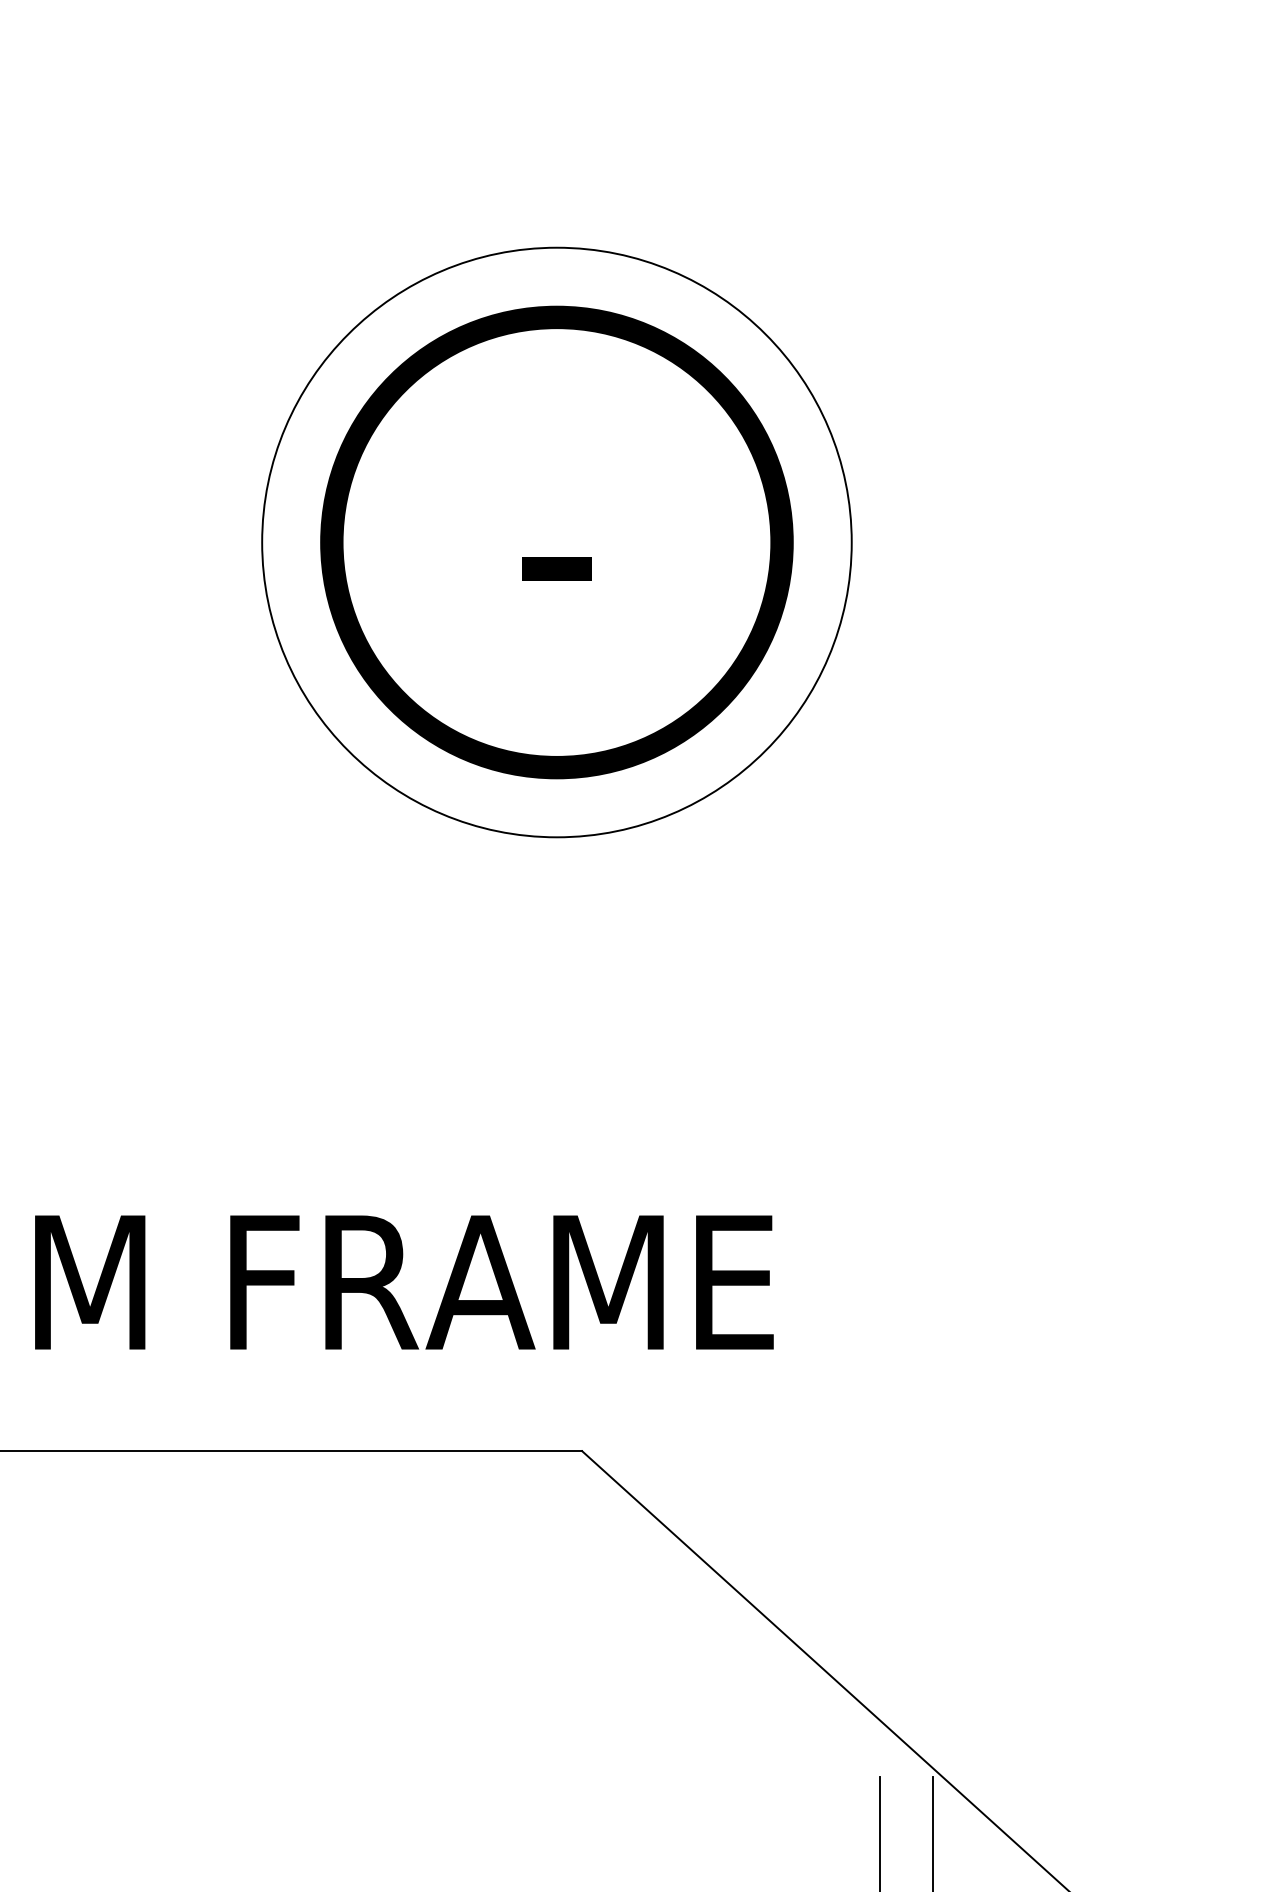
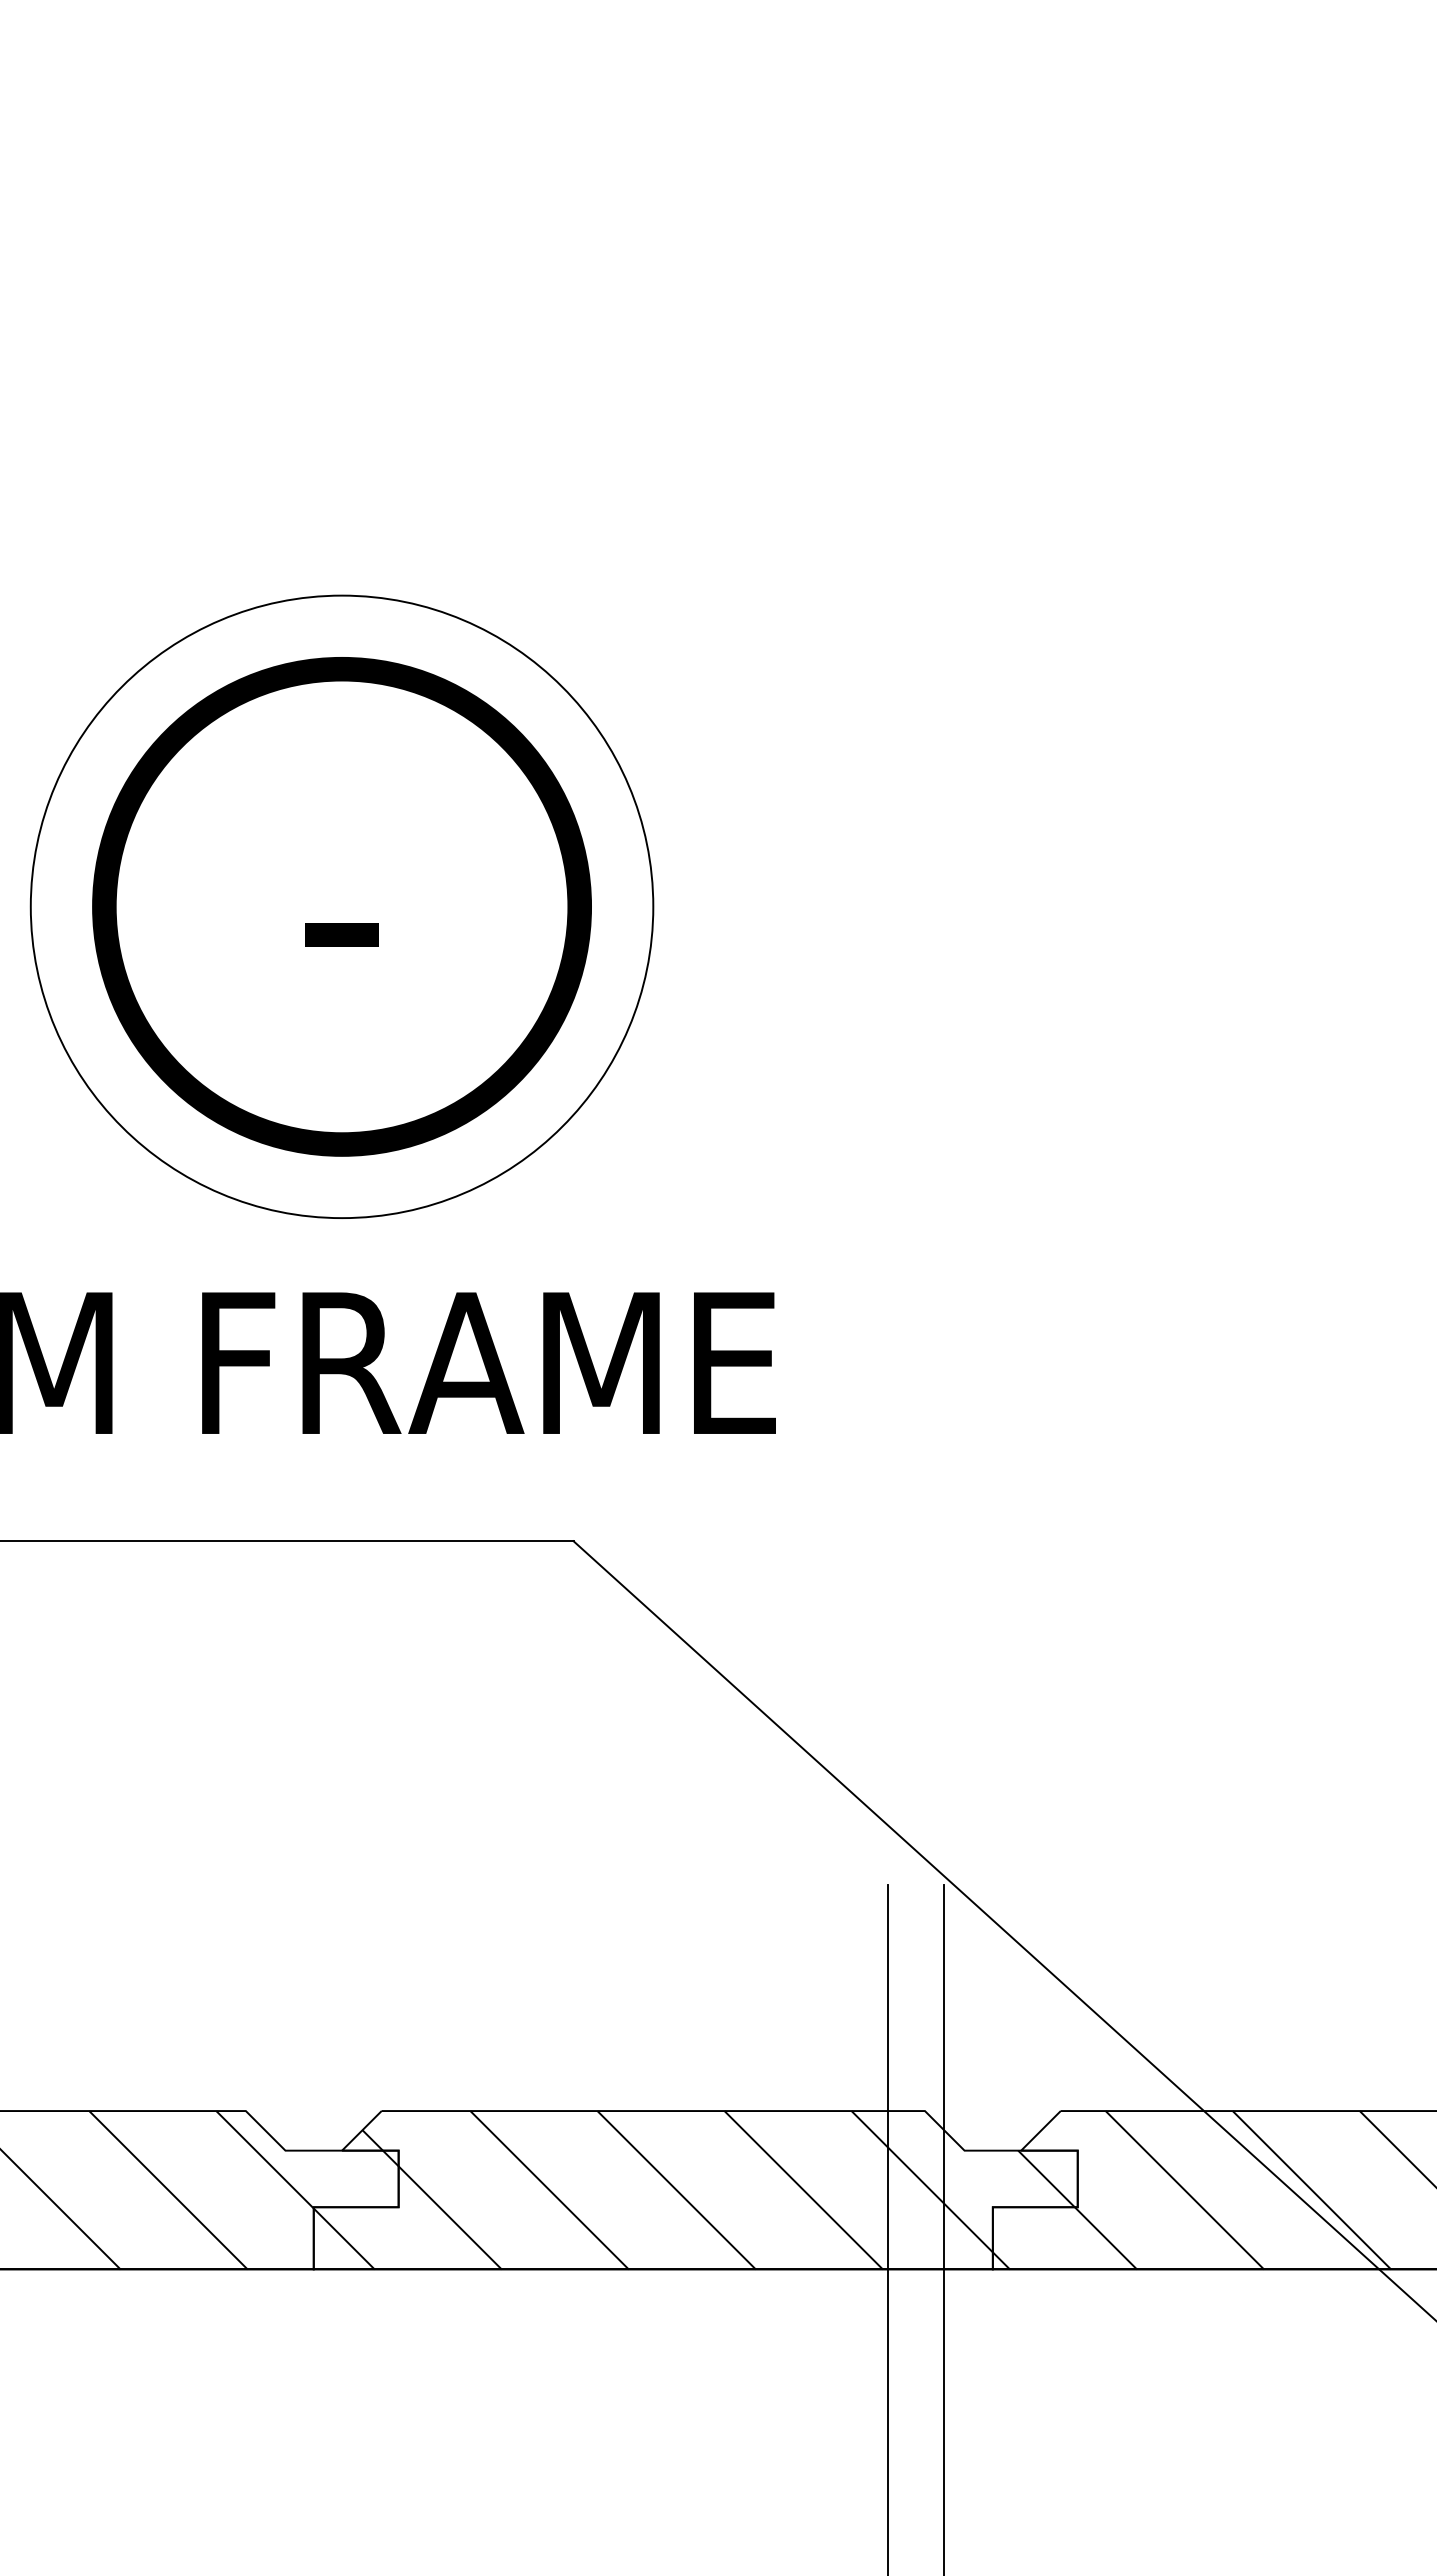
part: (556, 542) -> (341, 906), moved

